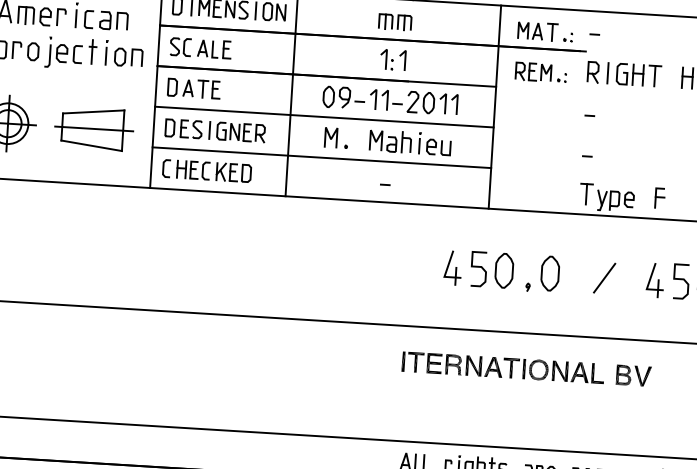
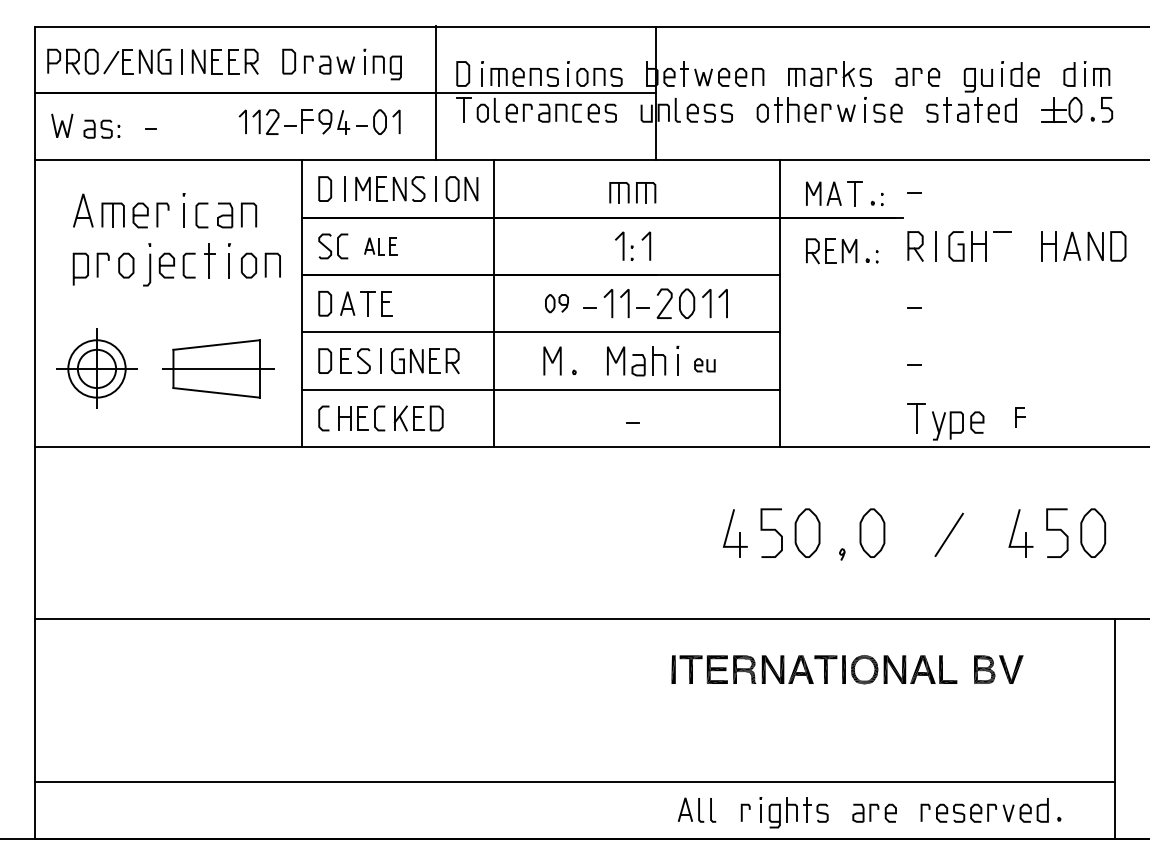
part: (214, 48) -> (380, 245), size x0.7
line: (654, 76) -> (1002, 246), removed
part: (336, 97) -> (556, 303), size x0.6
part: (438, 147) -> (704, 365), size x0.6
part: (660, 198) -> (1020, 417), size x0.7

